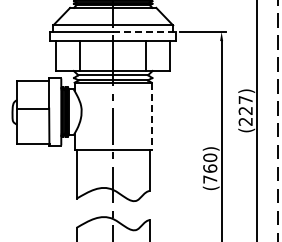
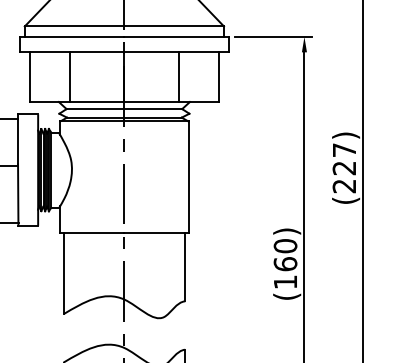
line: (144, 31) -> (176, 36), dashed -> solid
line: (151, 116) -> (187, 177), dashed -> solid
text: (210, 179) -> (285, 282), (760) -> (160)

